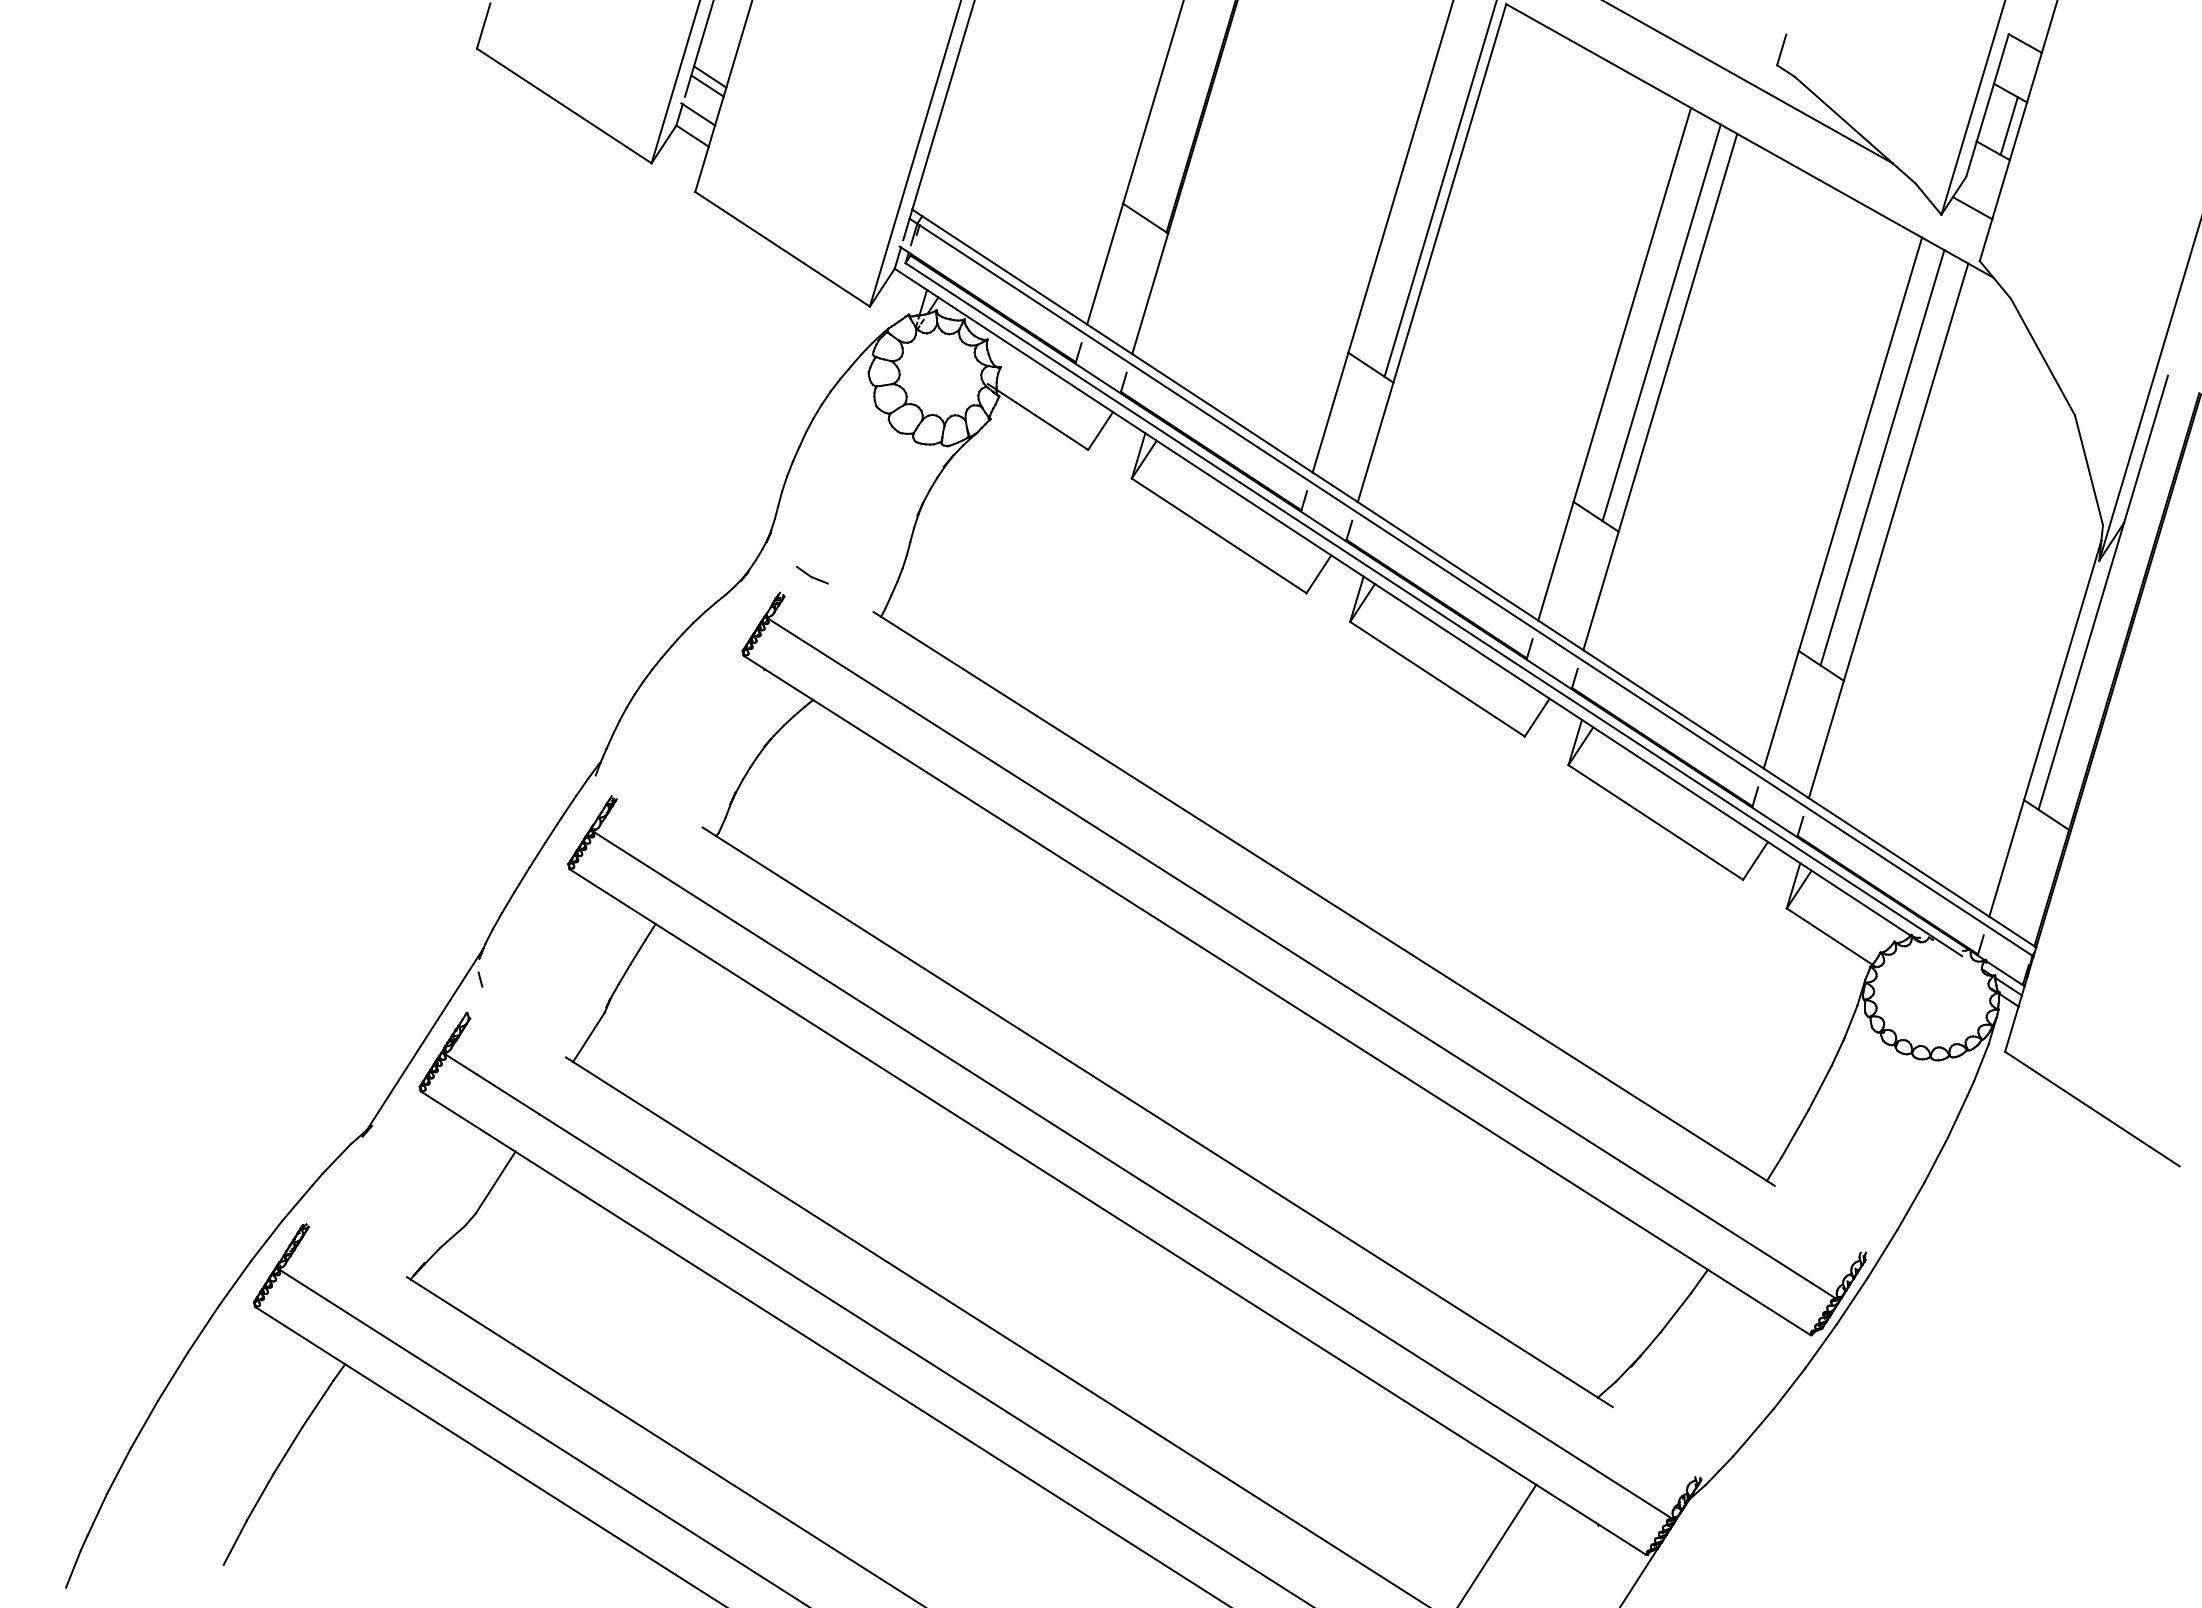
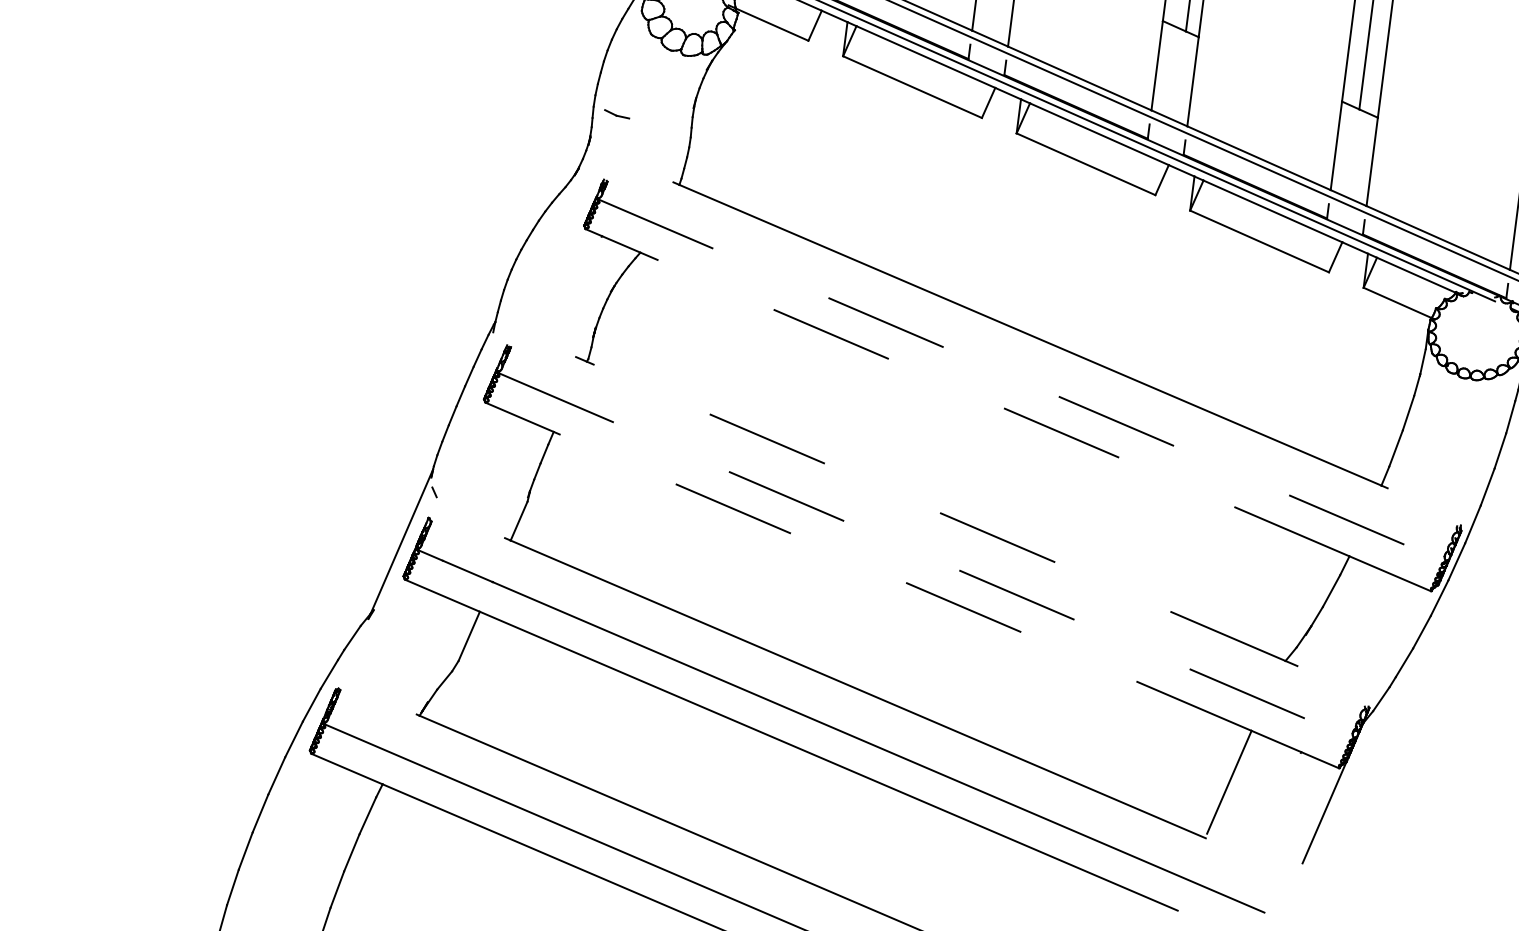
part: (811, 574) -> (616, 113), moved
line: (1303, 959) -> (1022, 381), solid -> dashed
line: (1260, 984) -> (994, 404), solid -> dashed
line: (1157, 1116) -> (936, 511), solid -> dashed
line: (1134, 1176) -> (927, 556), solid -> dashed
line: (1095, 1204) -> (902, 581), solid -> dashed

